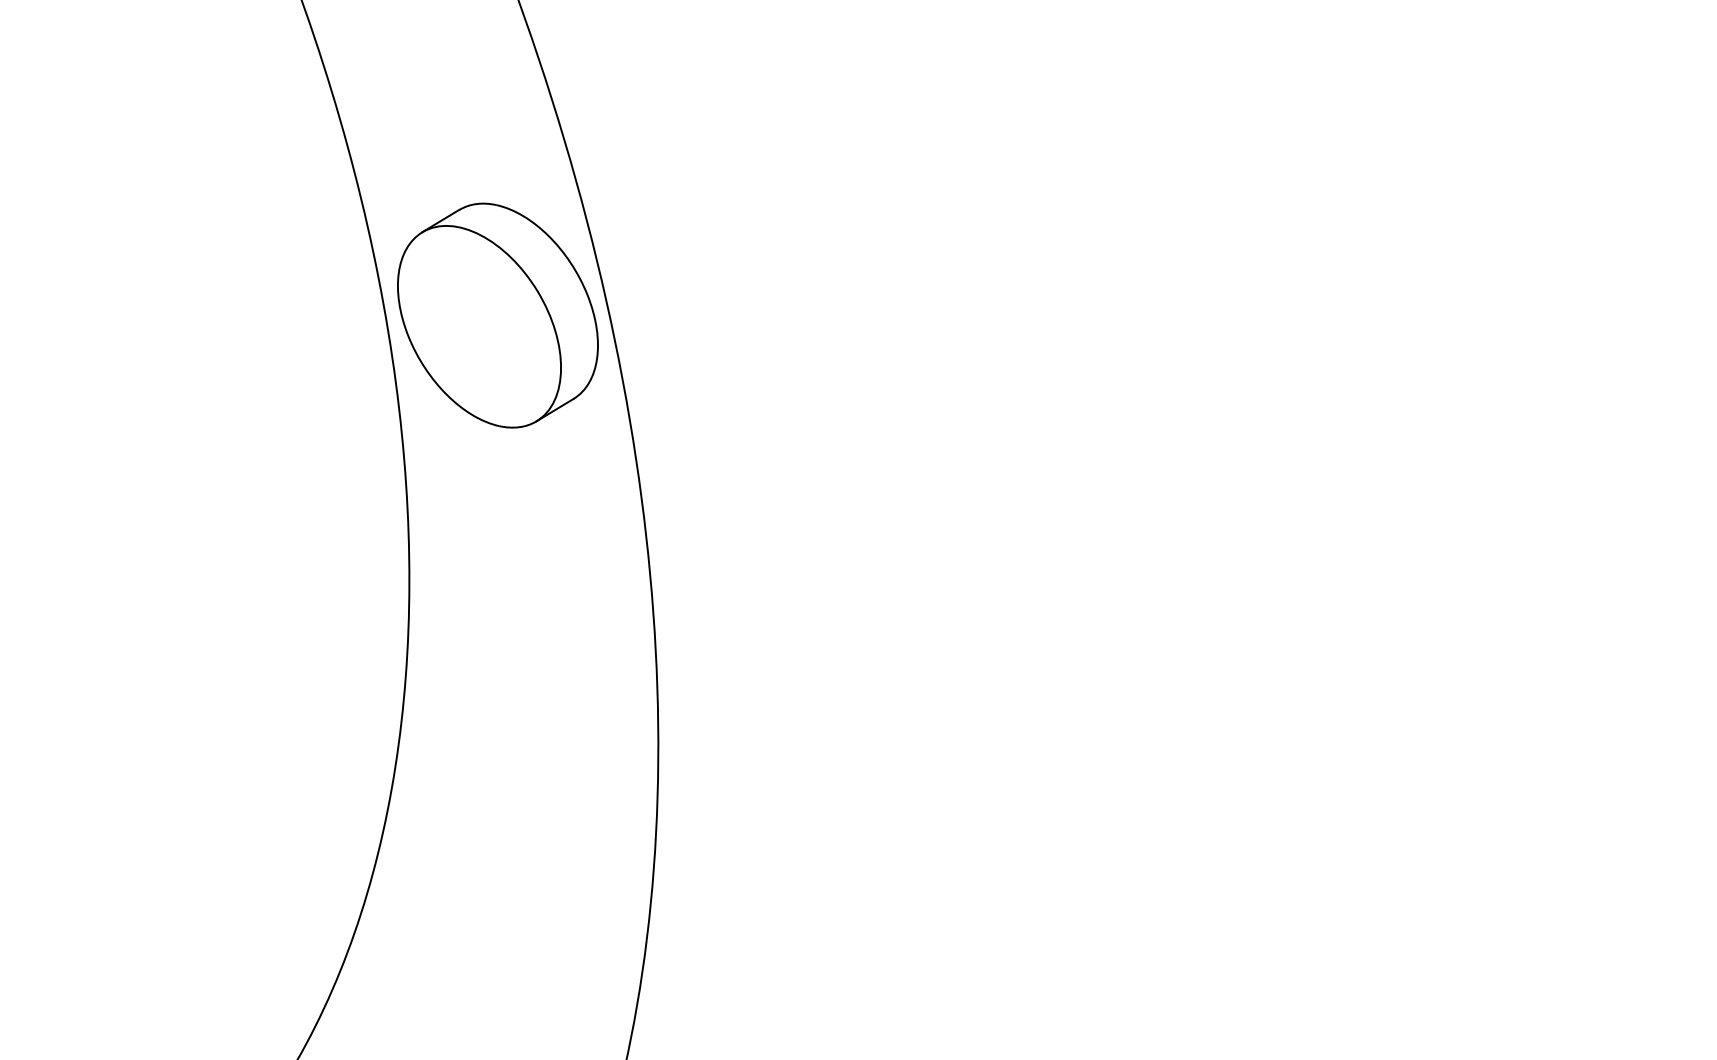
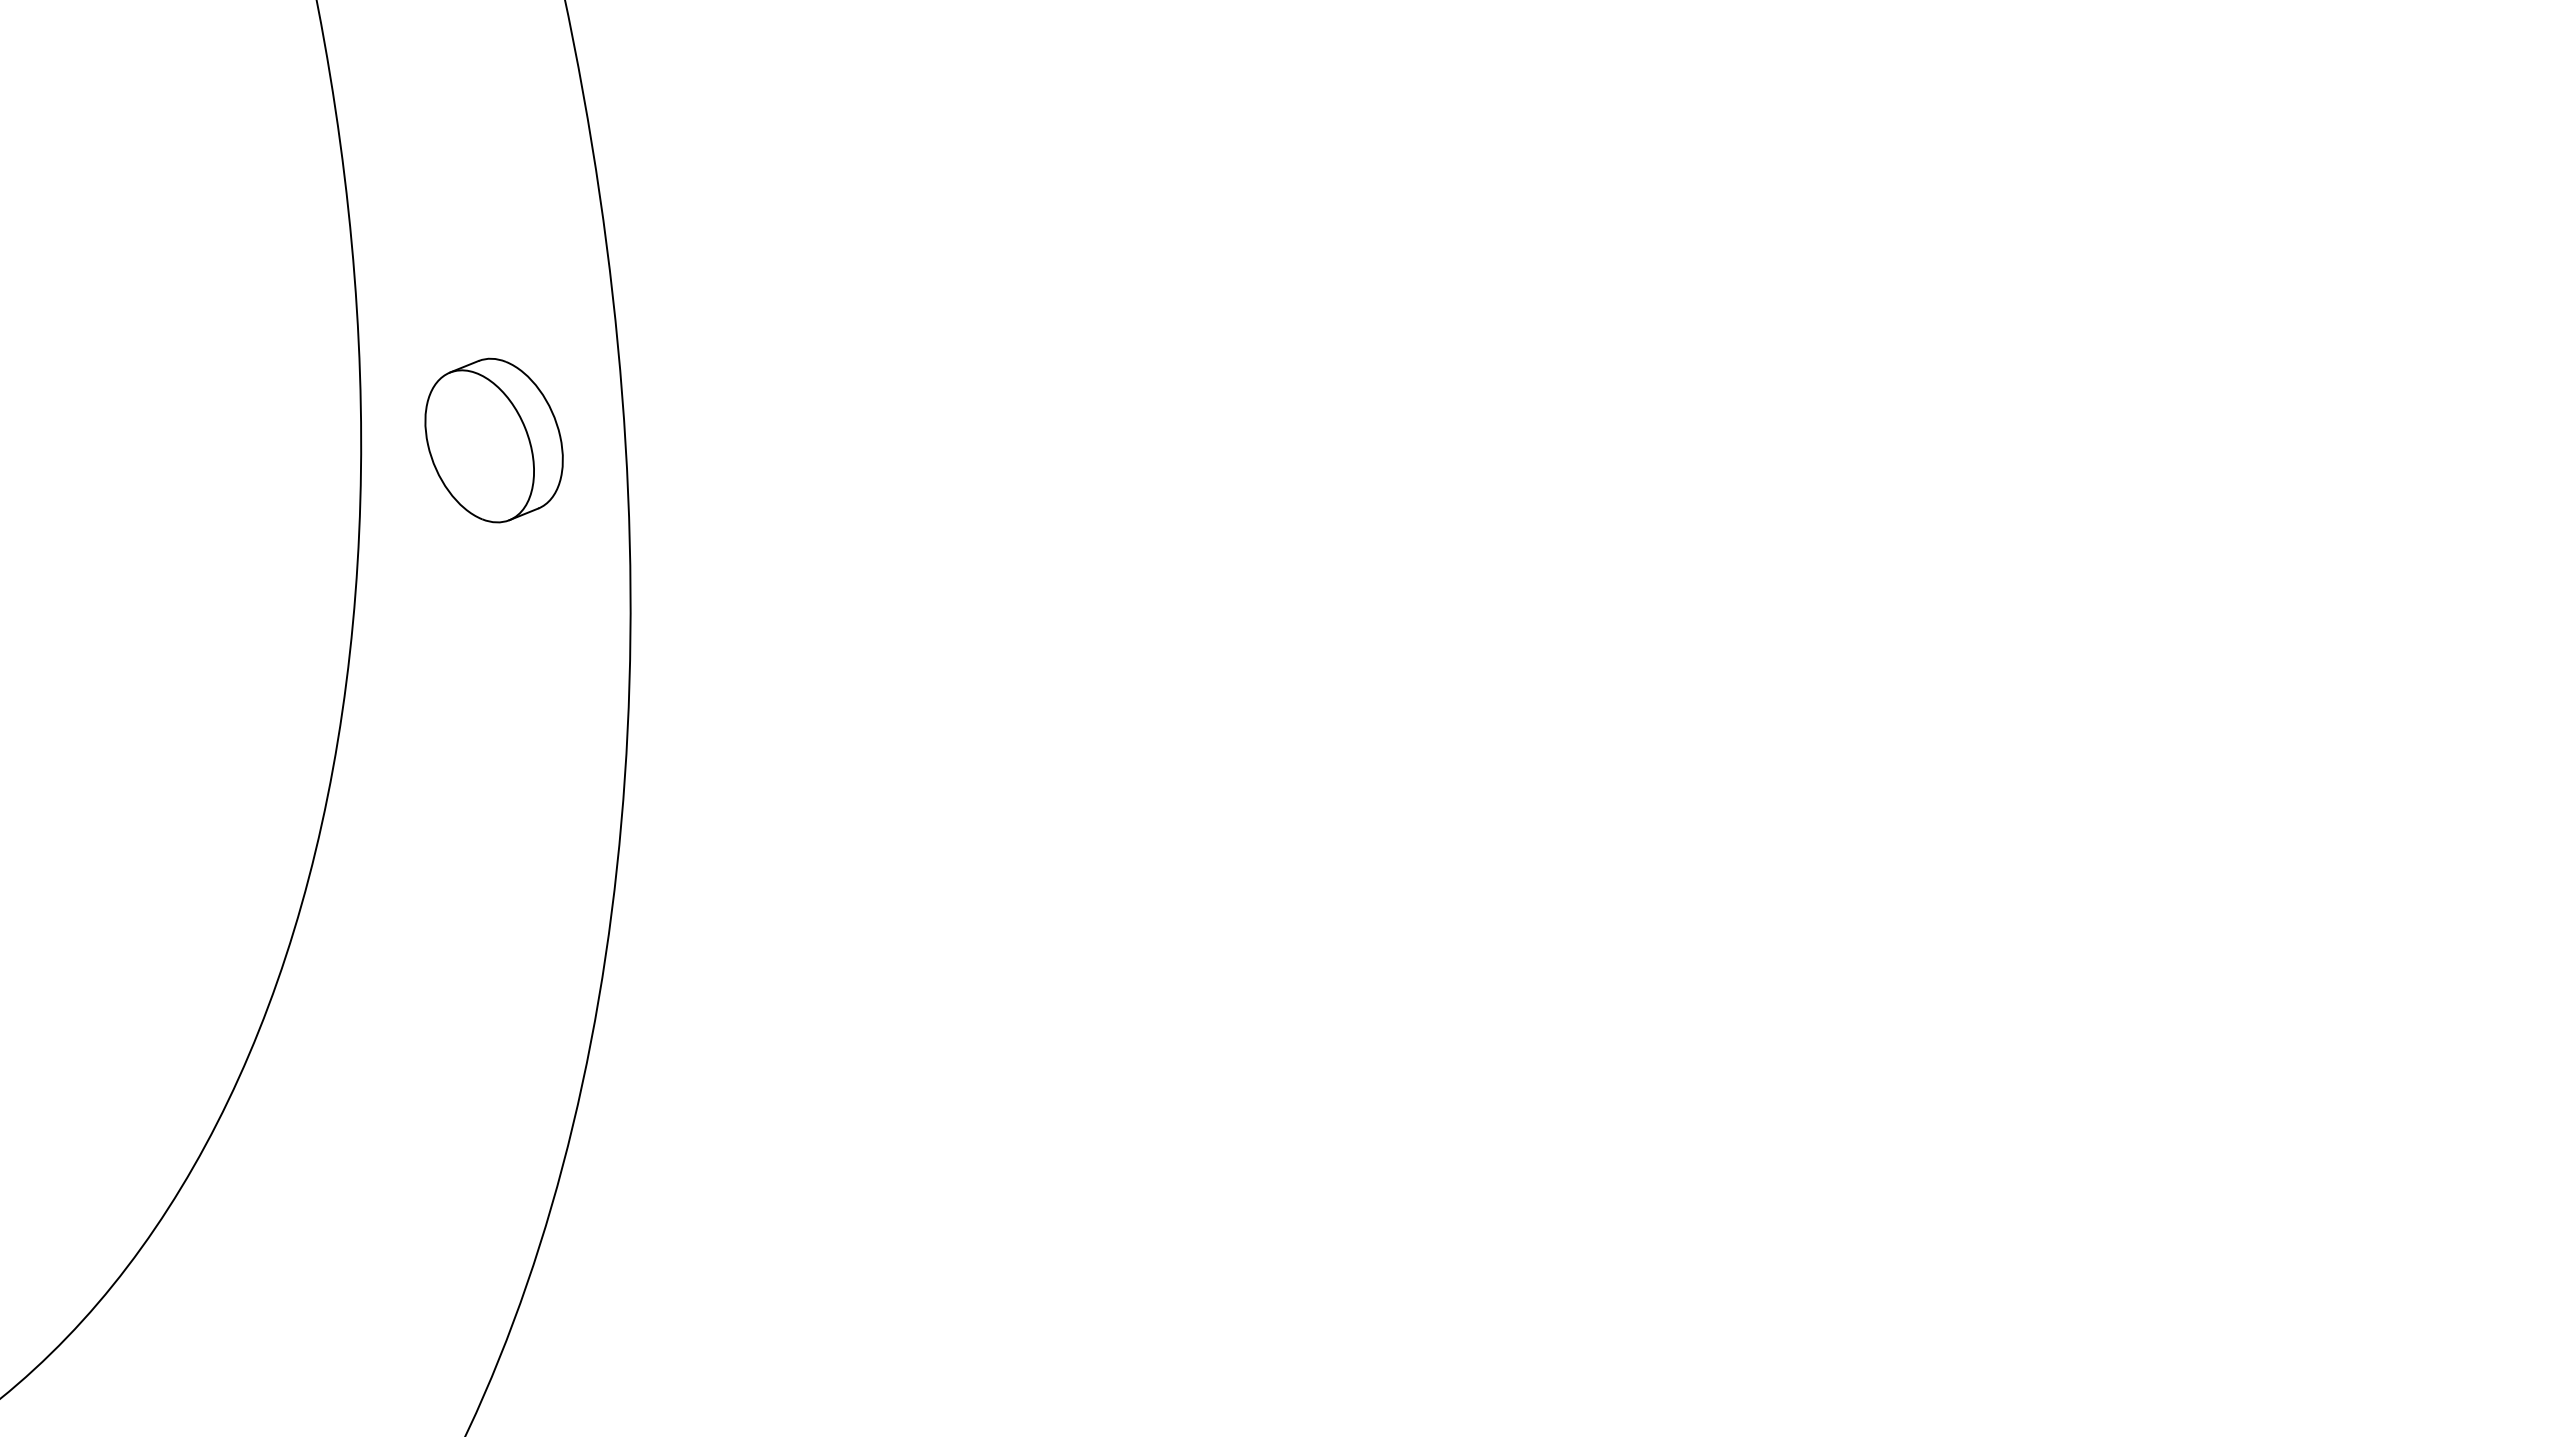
part: (497, 315) -> (493, 440), size x0.6

